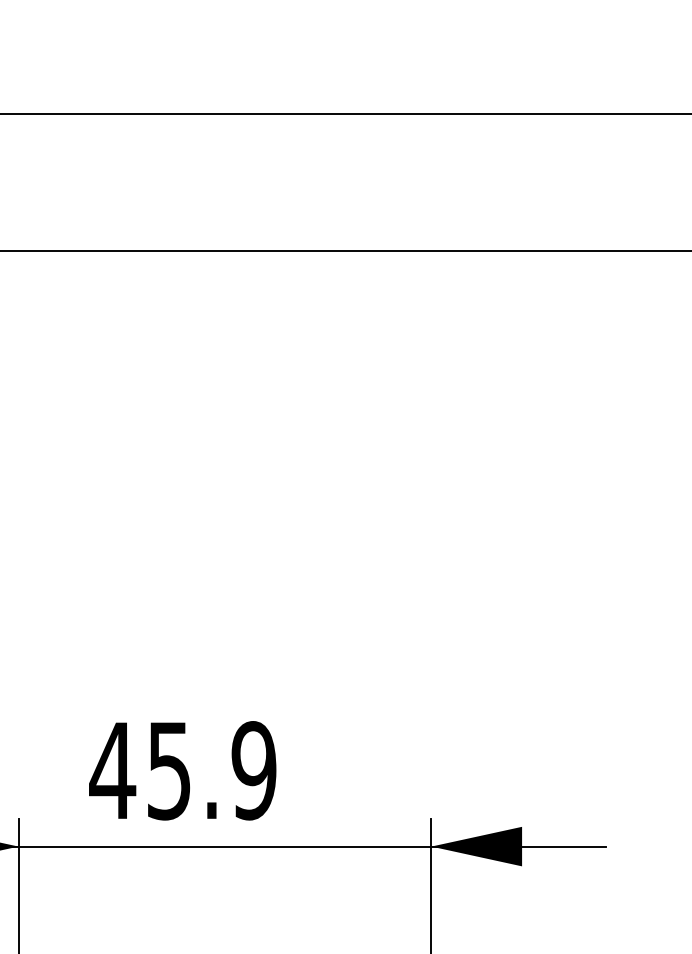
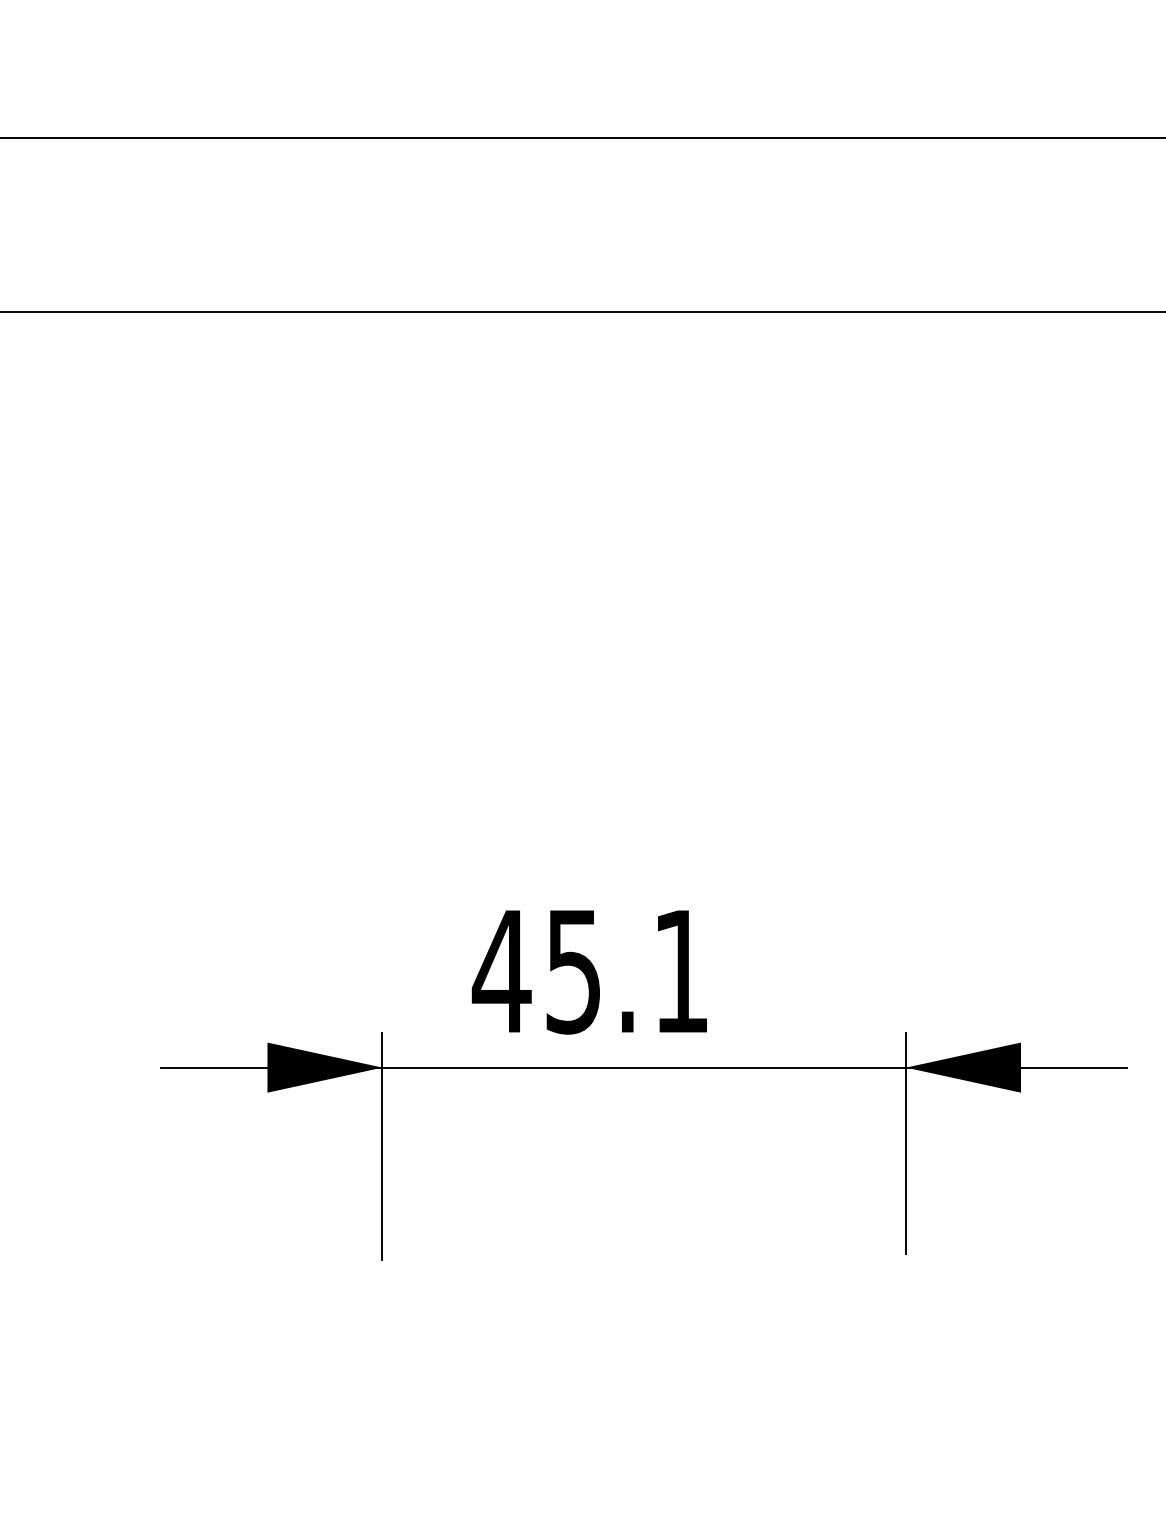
text: (253, 770) -> (680, 971), 45.9 -> 45.1

